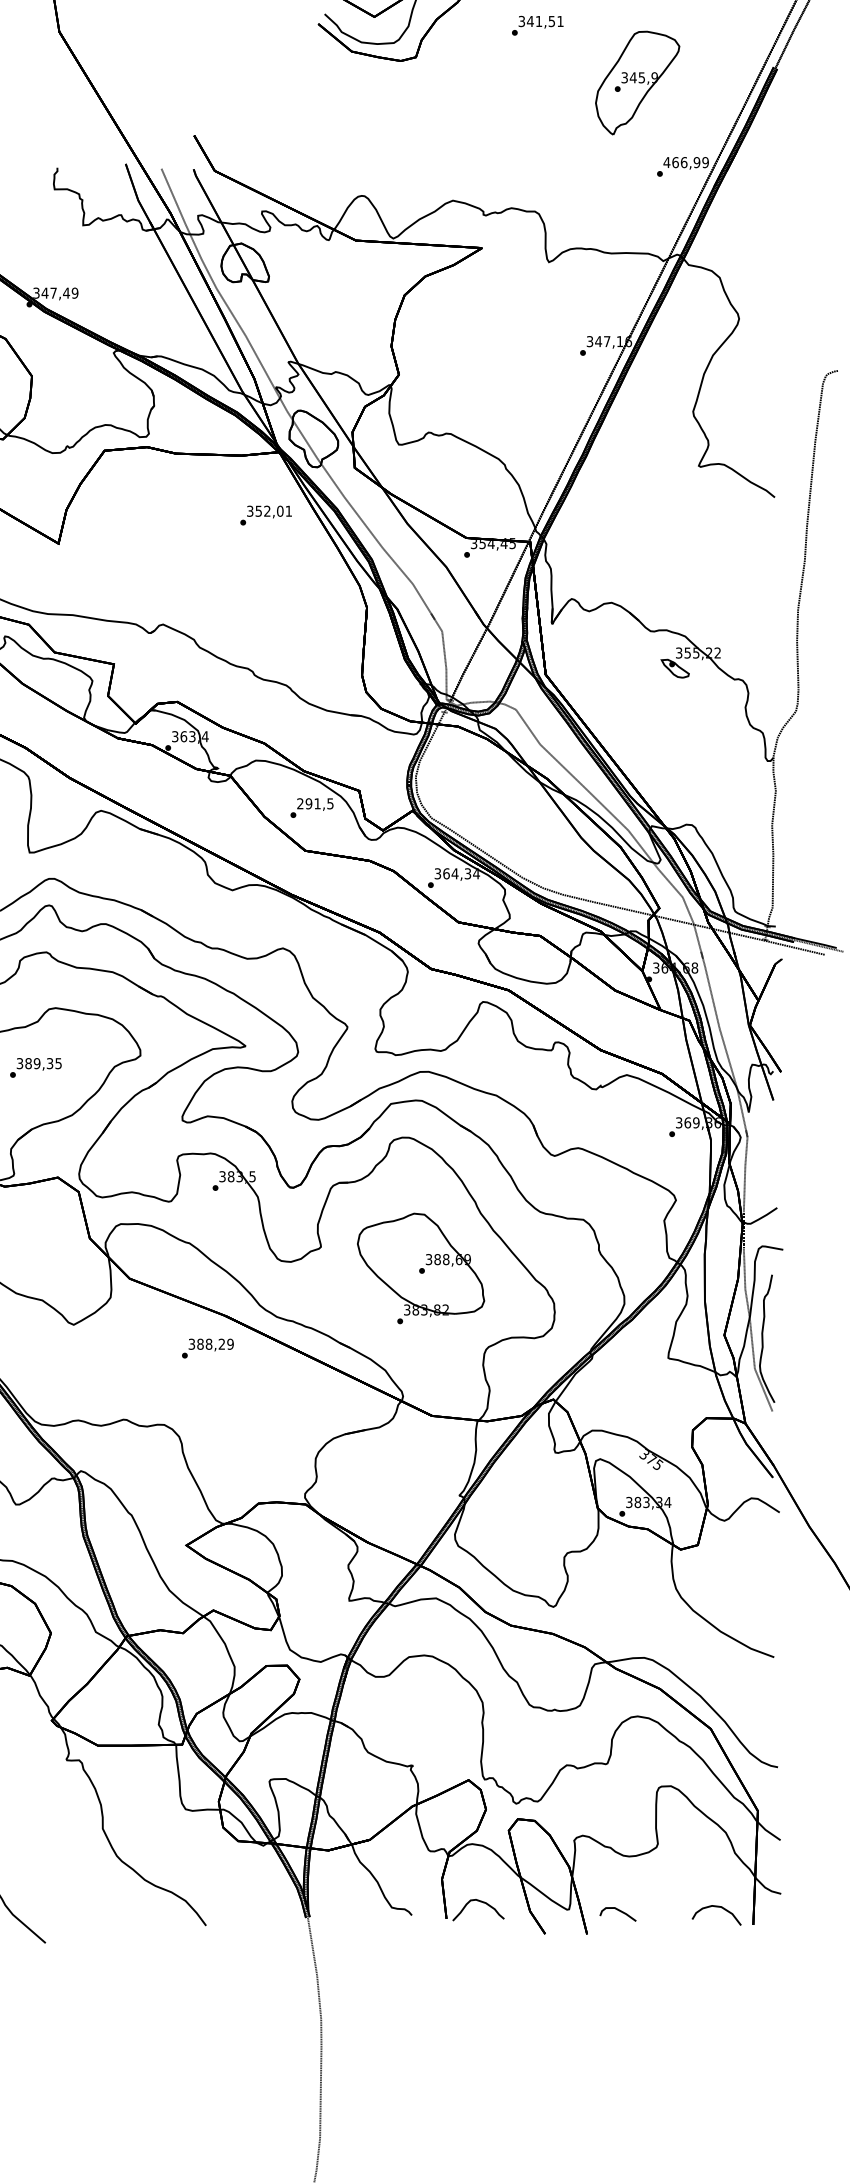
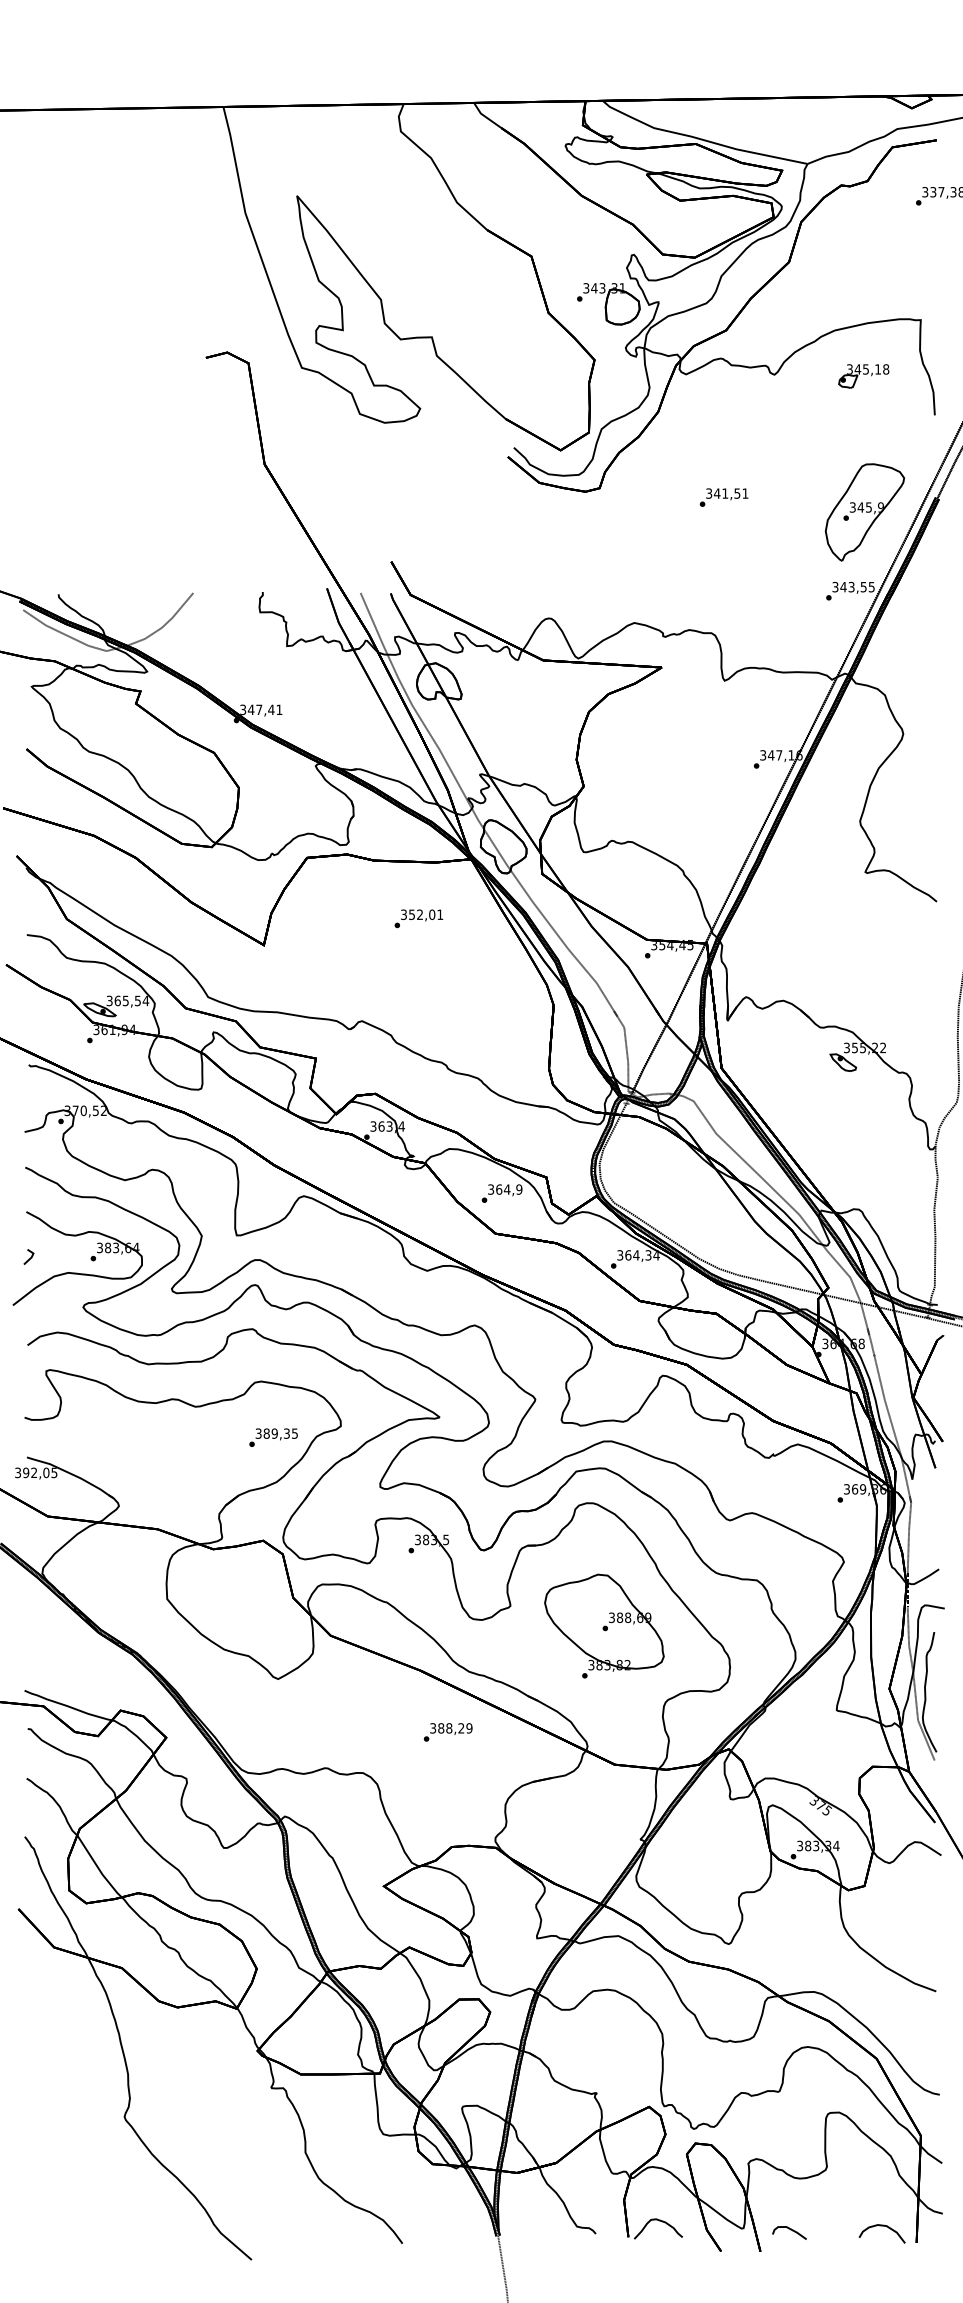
text: (537, 25) -> (723, 497), moved
part: (637, 83) -> (864, 512), moved
text: (686, 161) -> (853, 586), 466,99 -> 343,55
text: (75, 292) -> (279, 709), 347,49 -> 347,41
text: (265, 515) -> (418, 918), moved
text: (315, 803) -> (505, 1189), 291,5 -> 364,9
text: (35, 1067) -> (273, 1437), moved
text: (207, 1348) -> (447, 1732), moved

